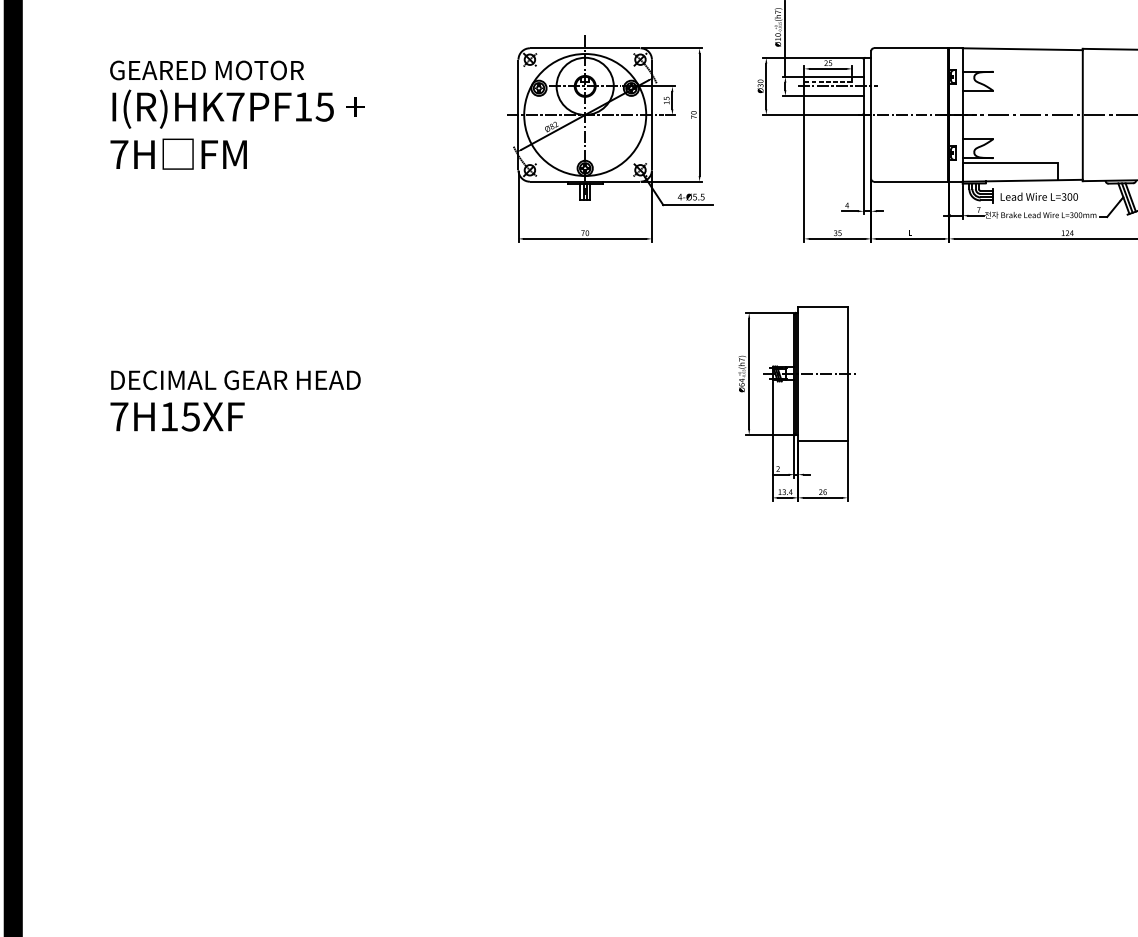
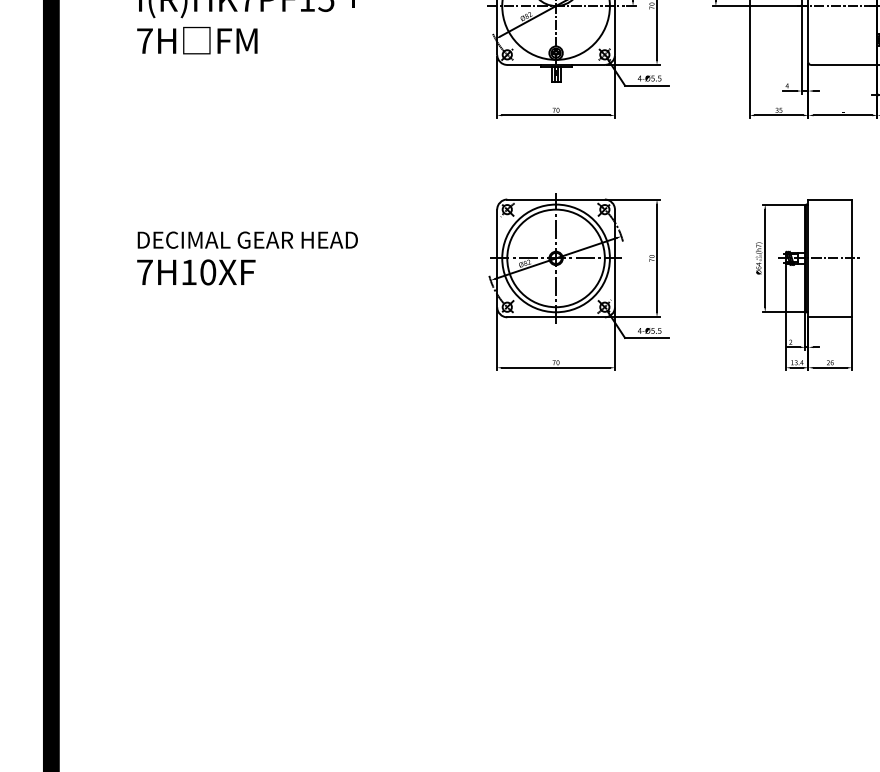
part: (796, 403) -> (806, 284), moved
text: (190, 416) -> (207, 272), 7H15XF -> 7H10XF
part: (610, 427) -> (578, 281), added

